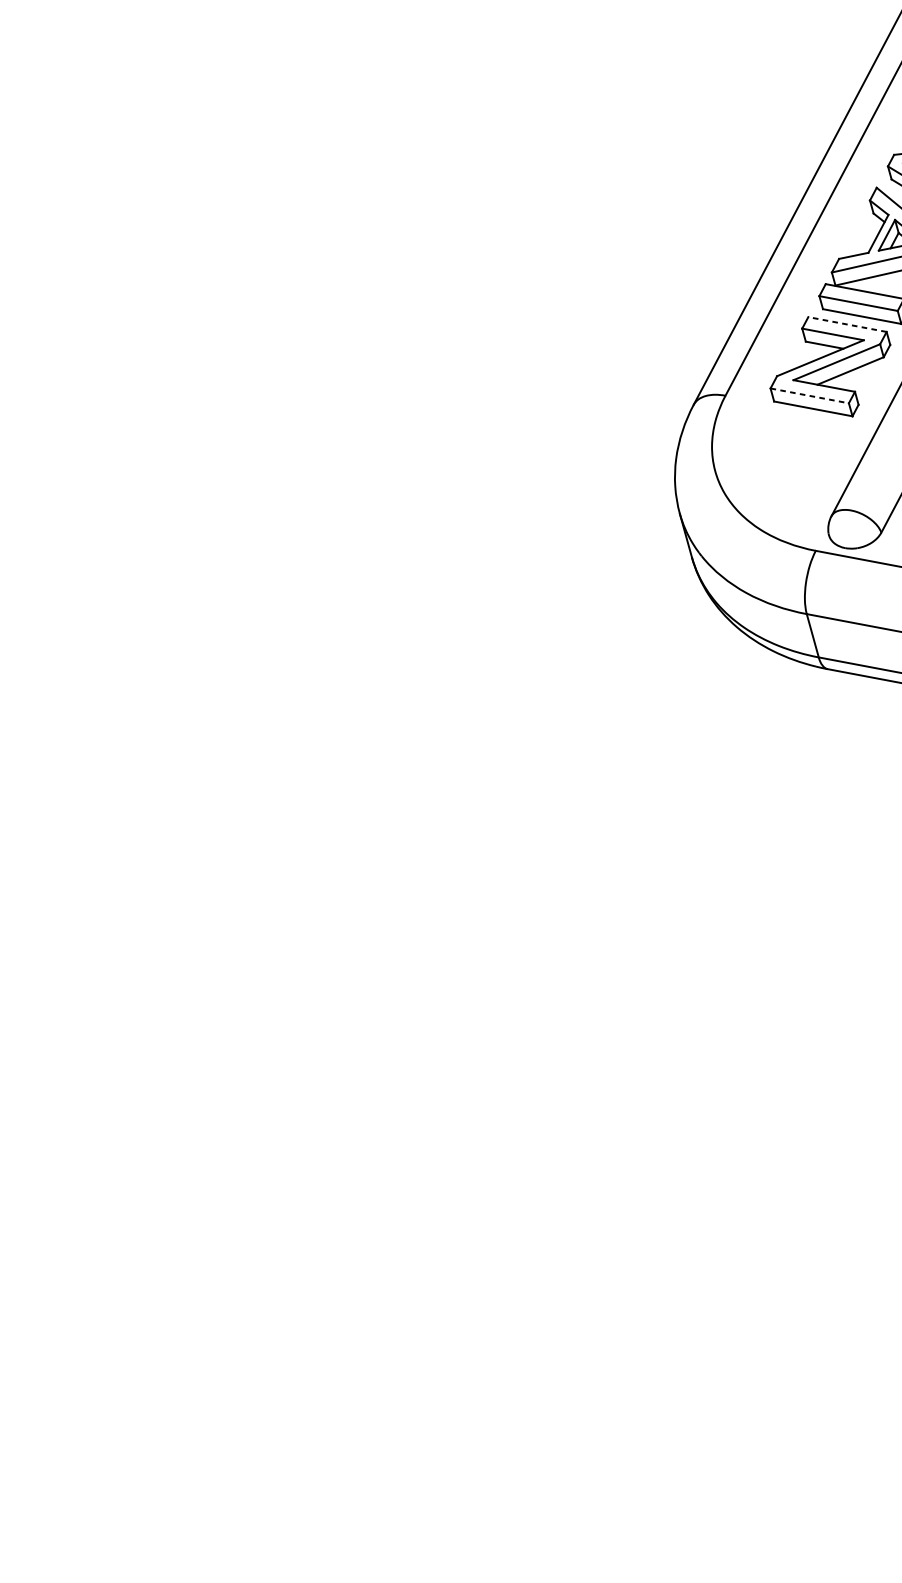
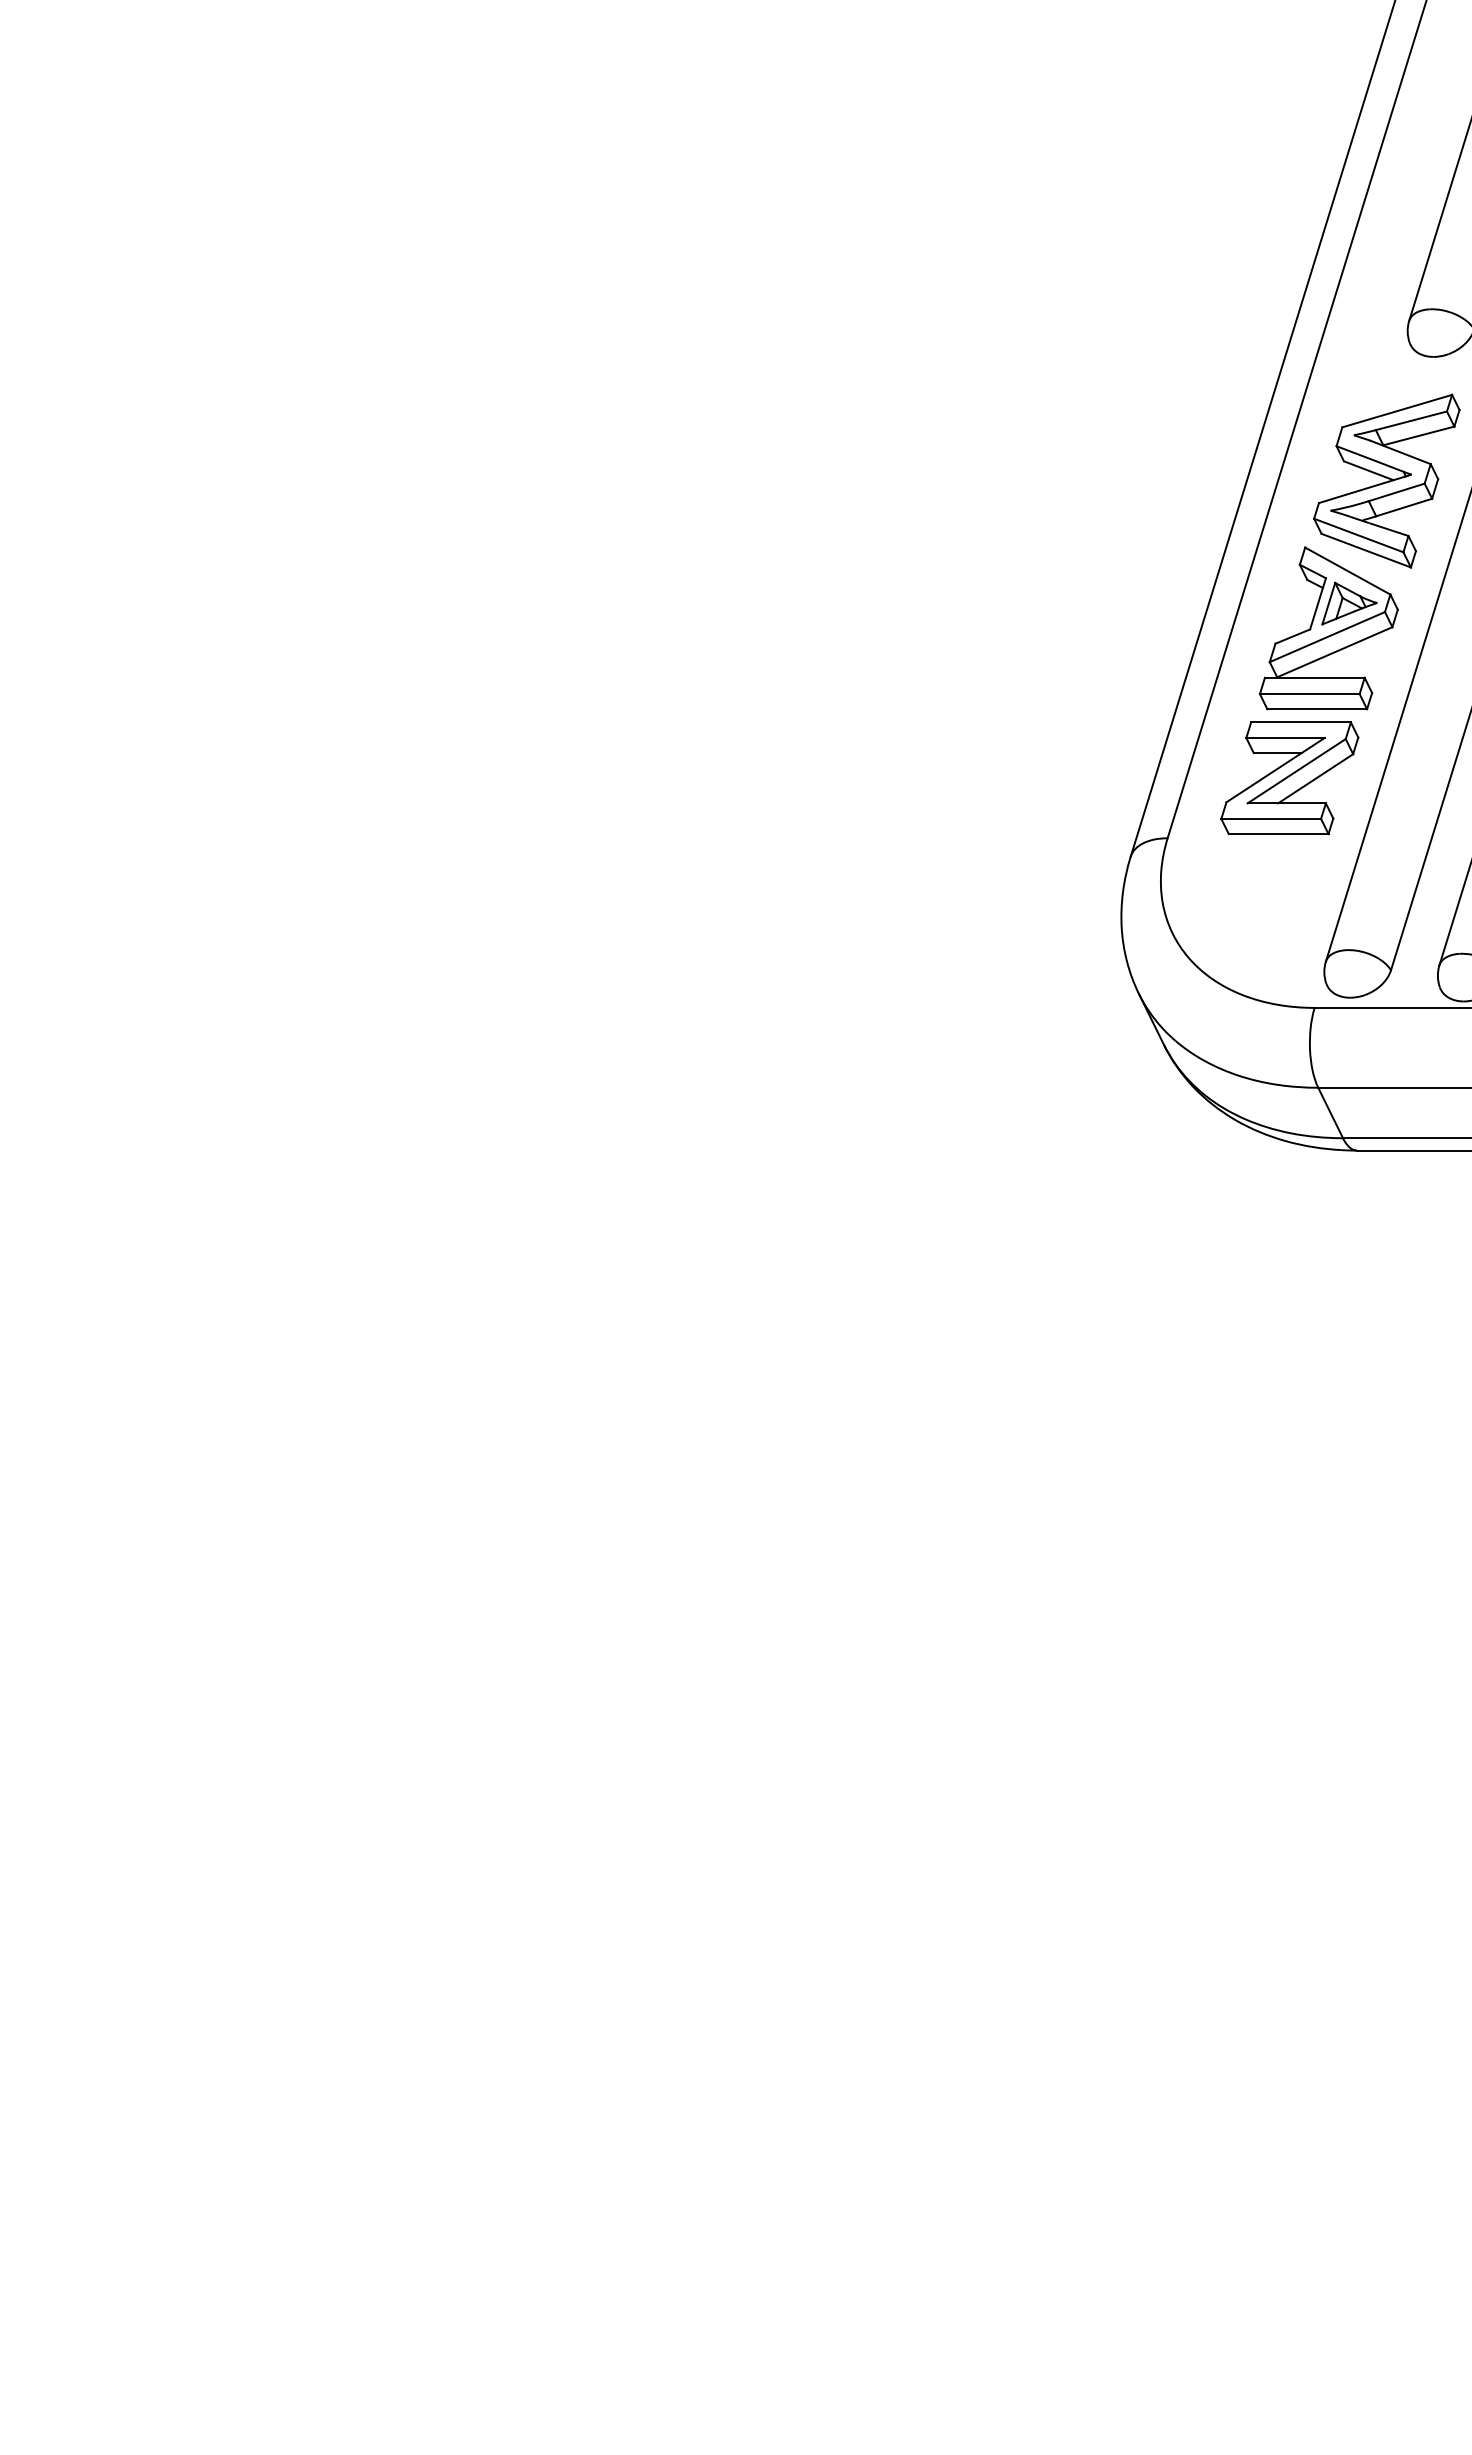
line: (847, 324) -> (1301, 722), dashed -> solid
line: (810, 395) -> (1271, 818), dashed -> solid

